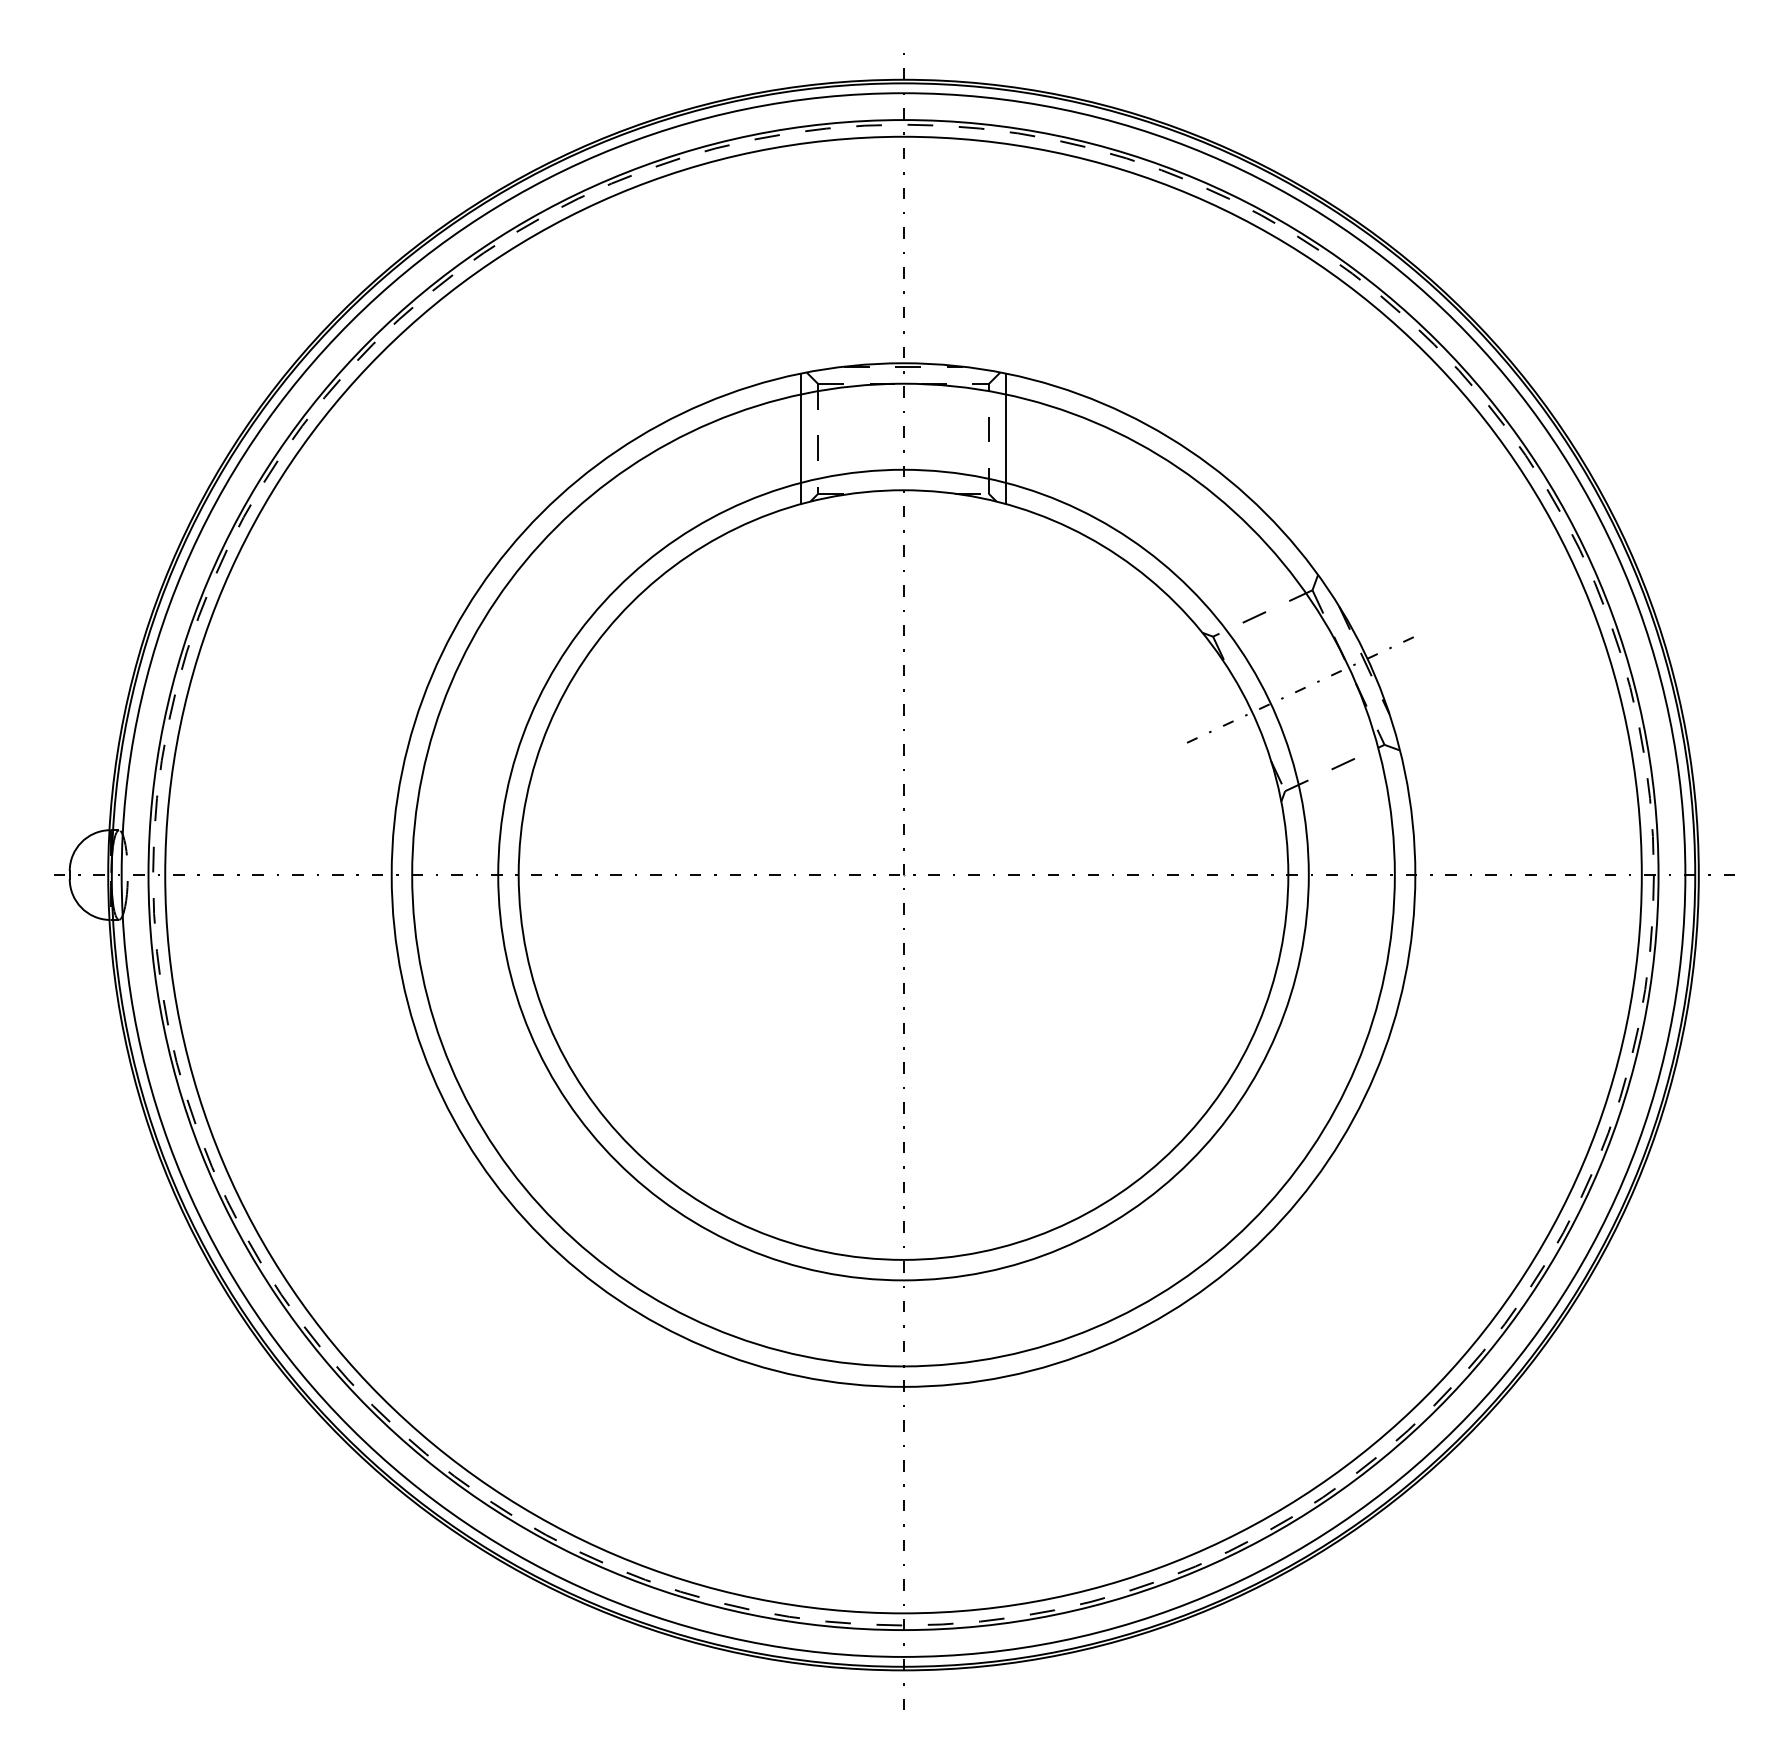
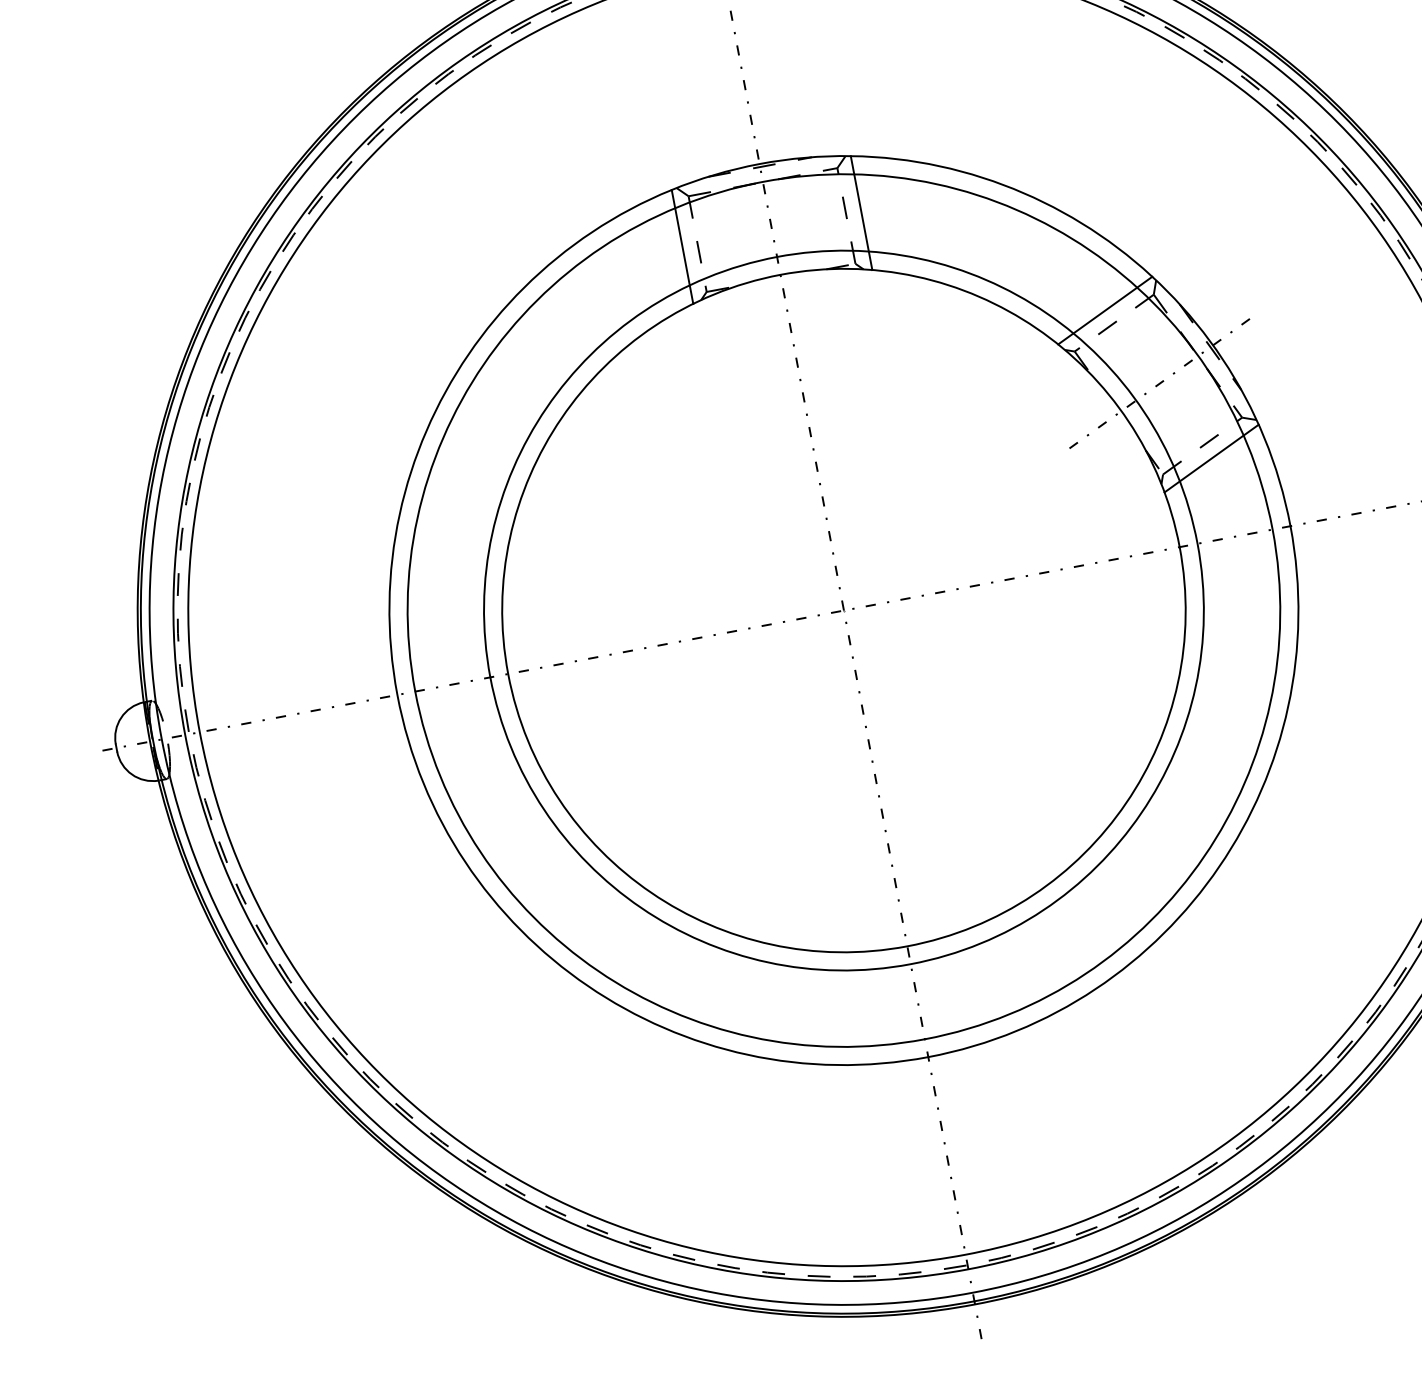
line: (1255, 597) -> (1105, 310), added
line: (1342, 783) -> (1211, 458), added

